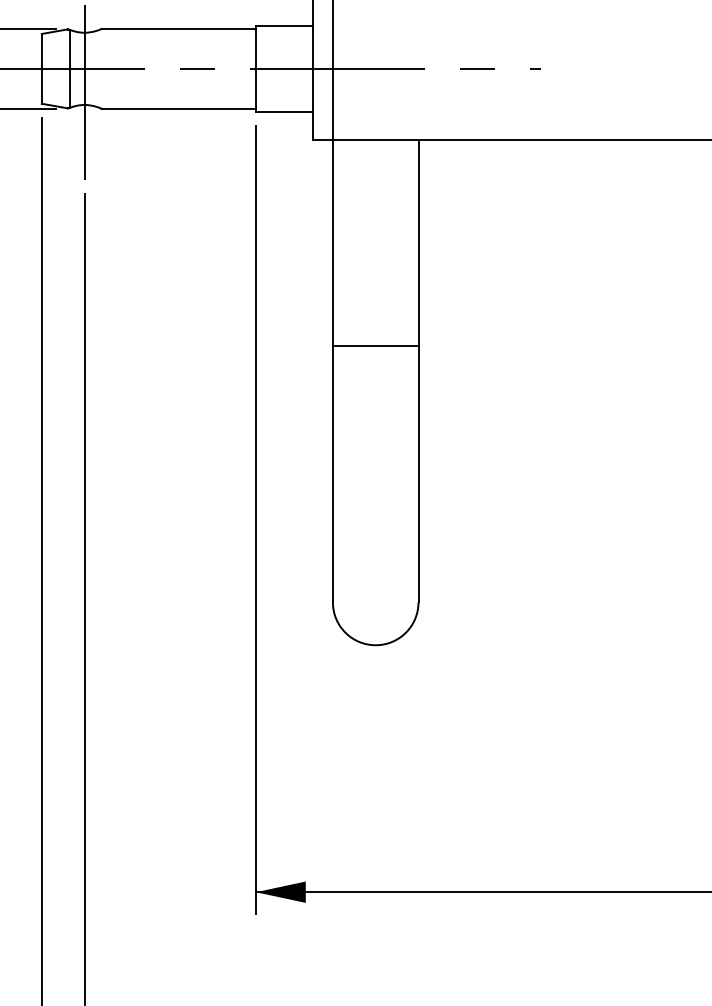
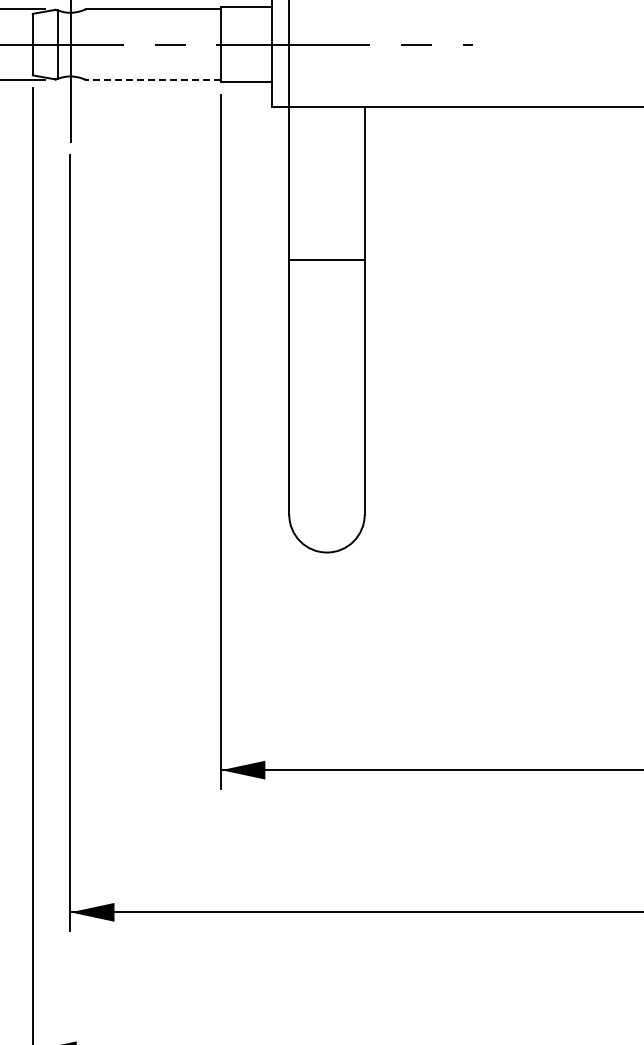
line: (178, 108) -> (153, 79), solid -> dashed
line: (375, 345) -> (326, 259), moved

